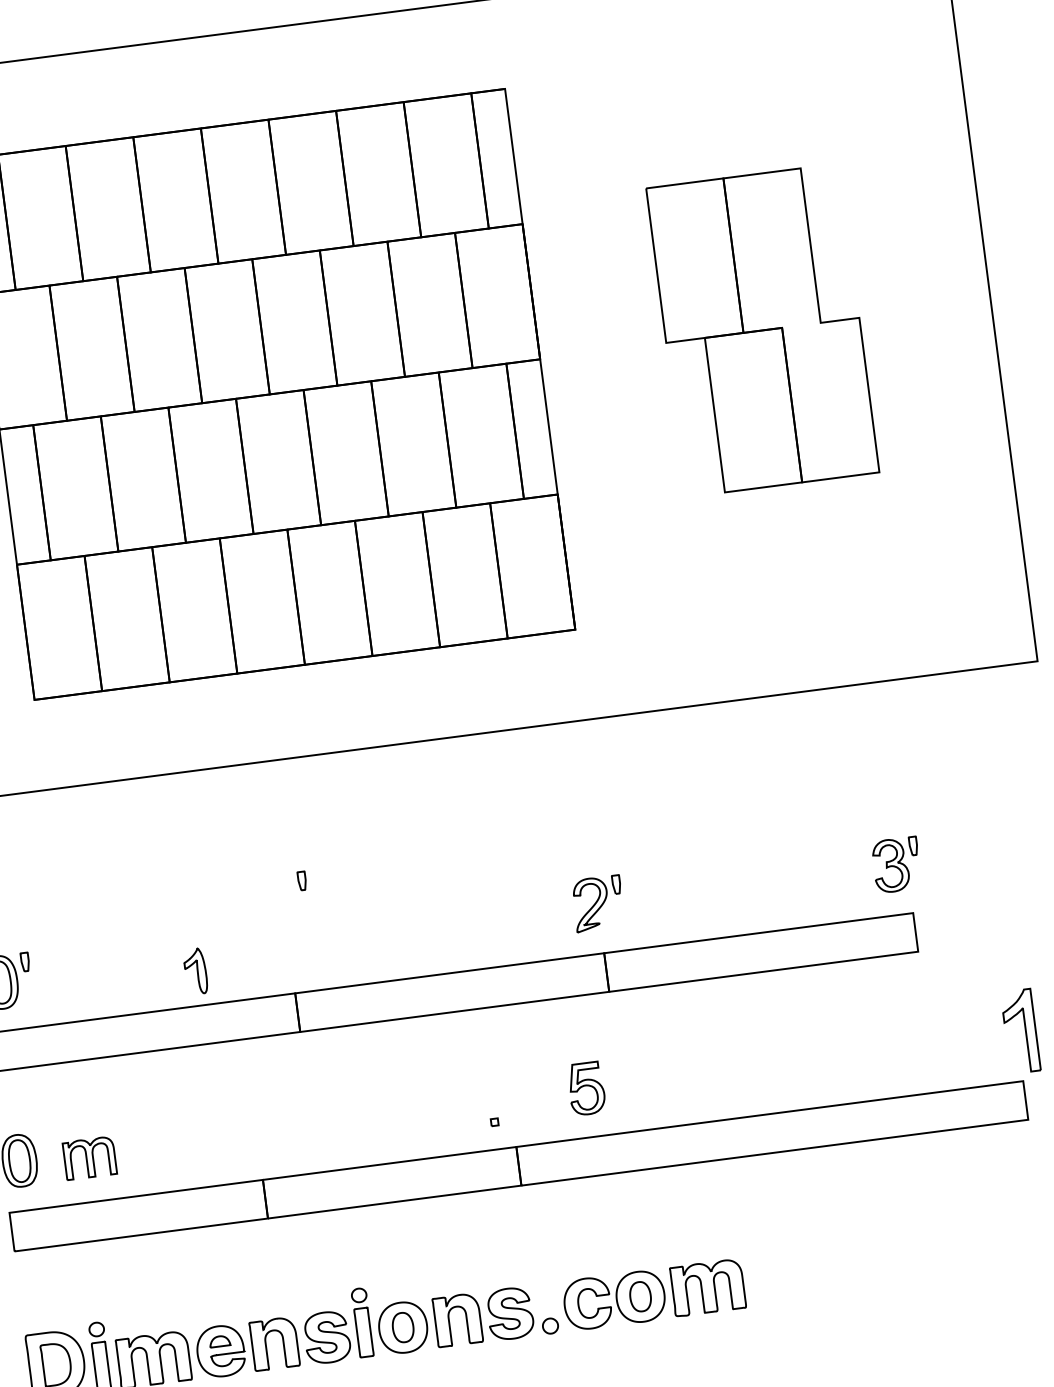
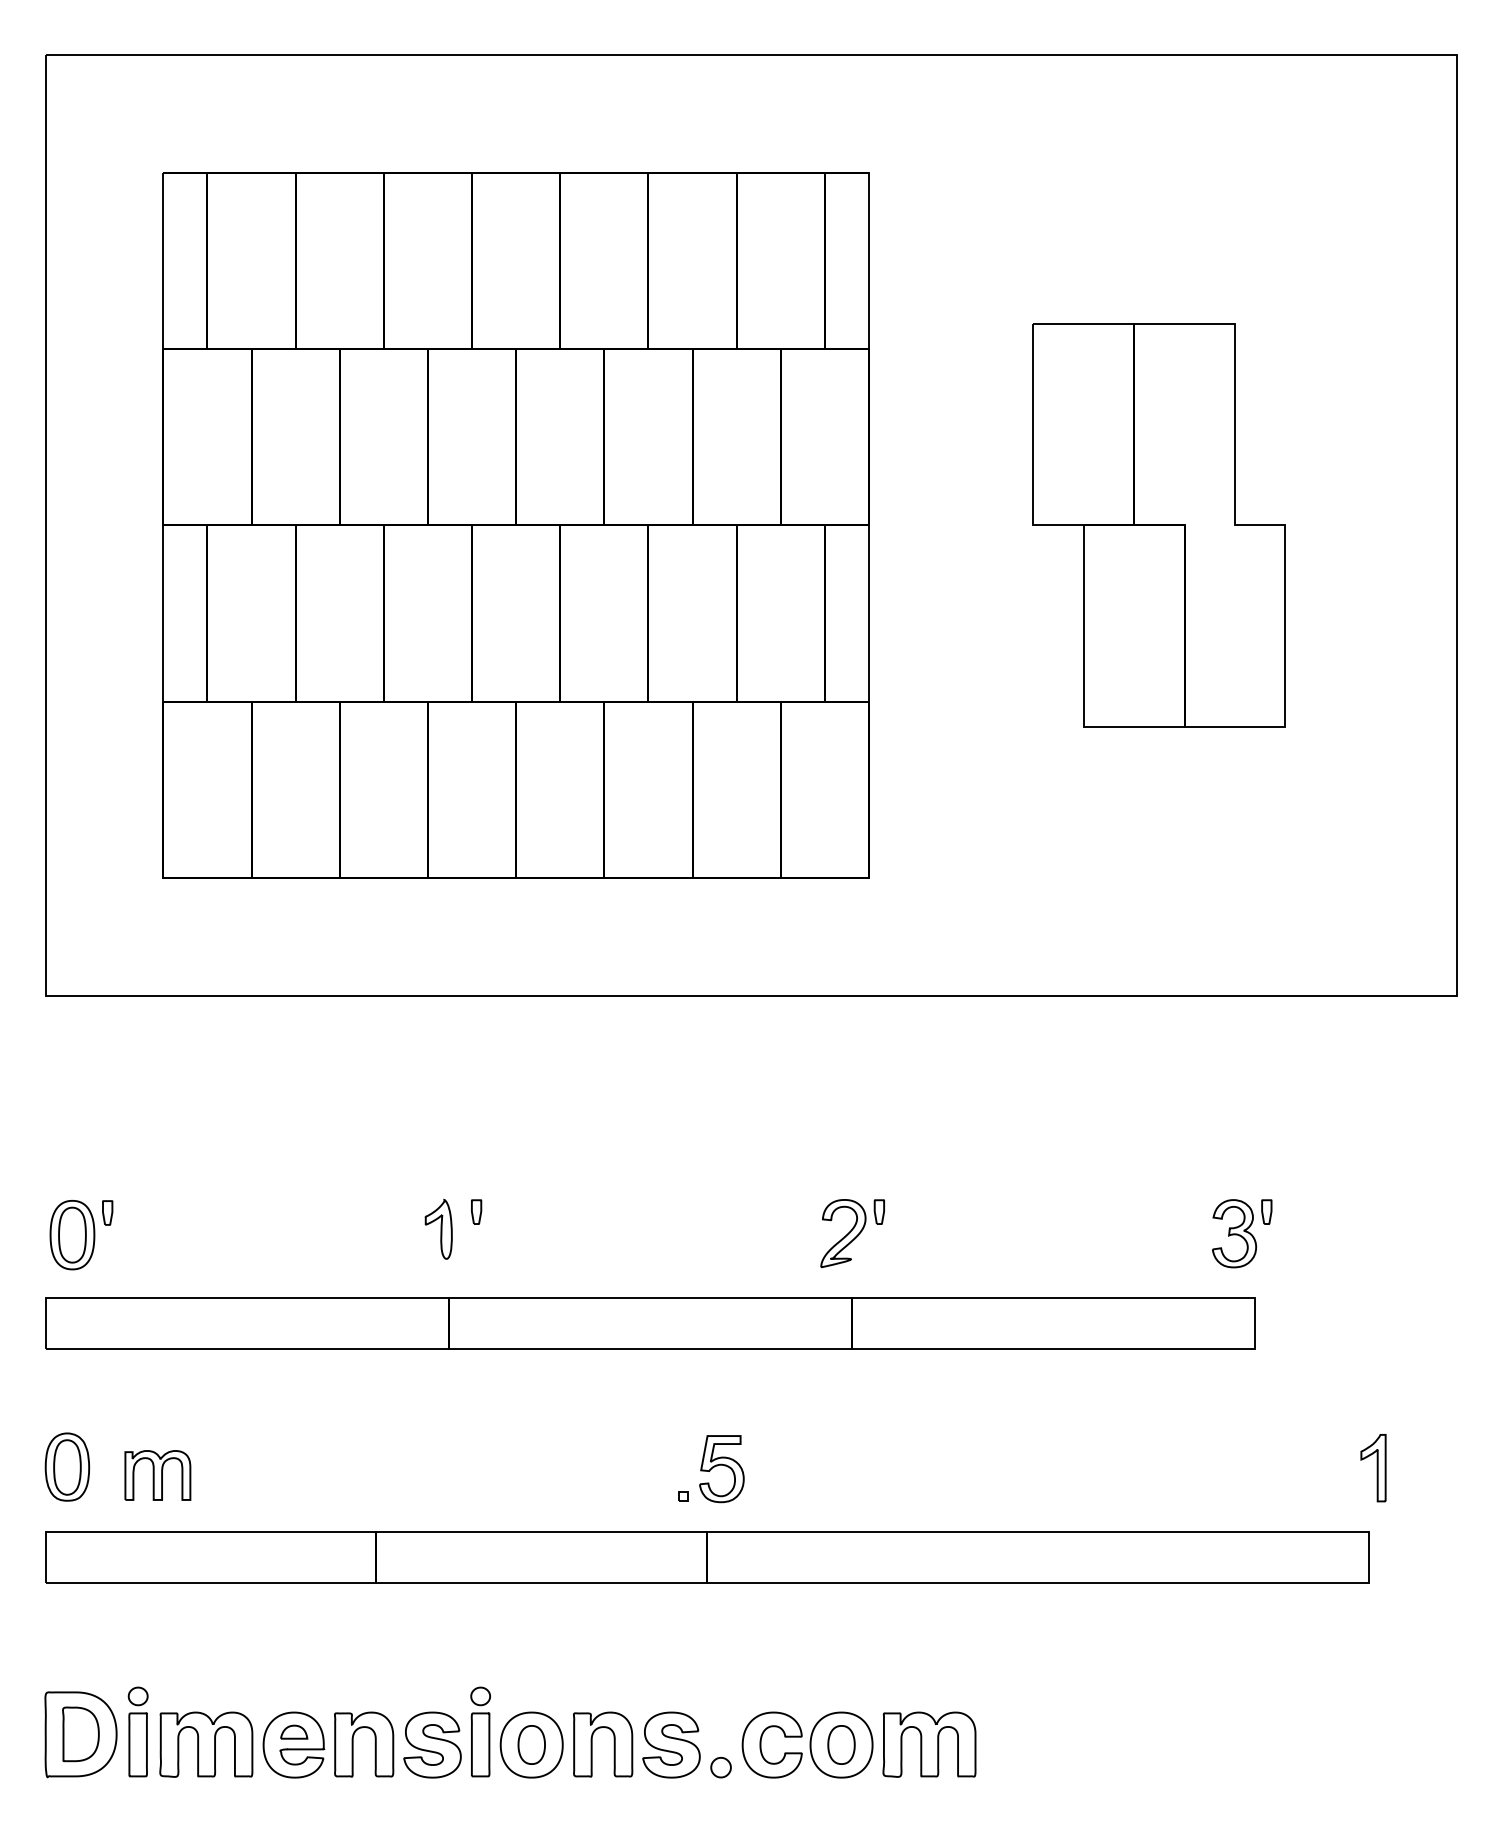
part: (302, 880) -> (476, 1211), moved
part: (195, 971) -> (438, 1229), moved
part: (1020, 1031) -> (1373, 1468), size x0.62
part: (586, 1089) -> (721, 1469), moved

